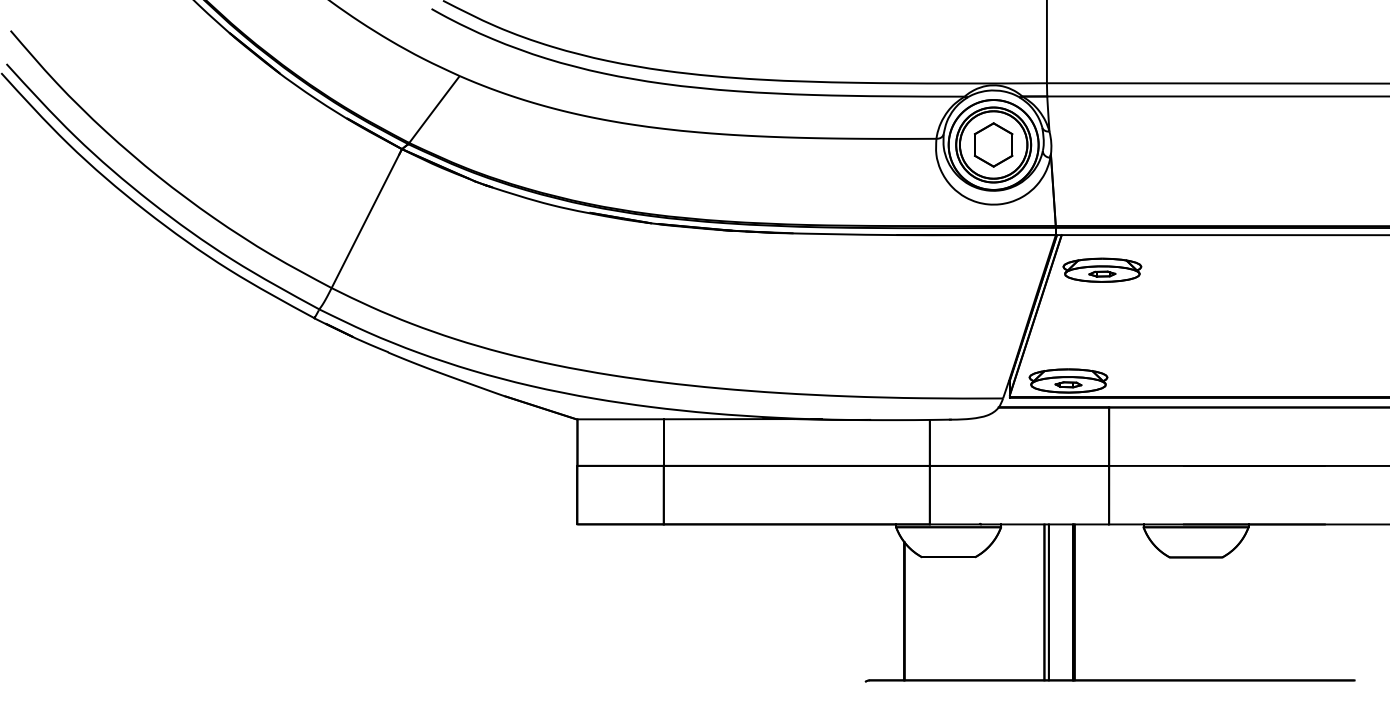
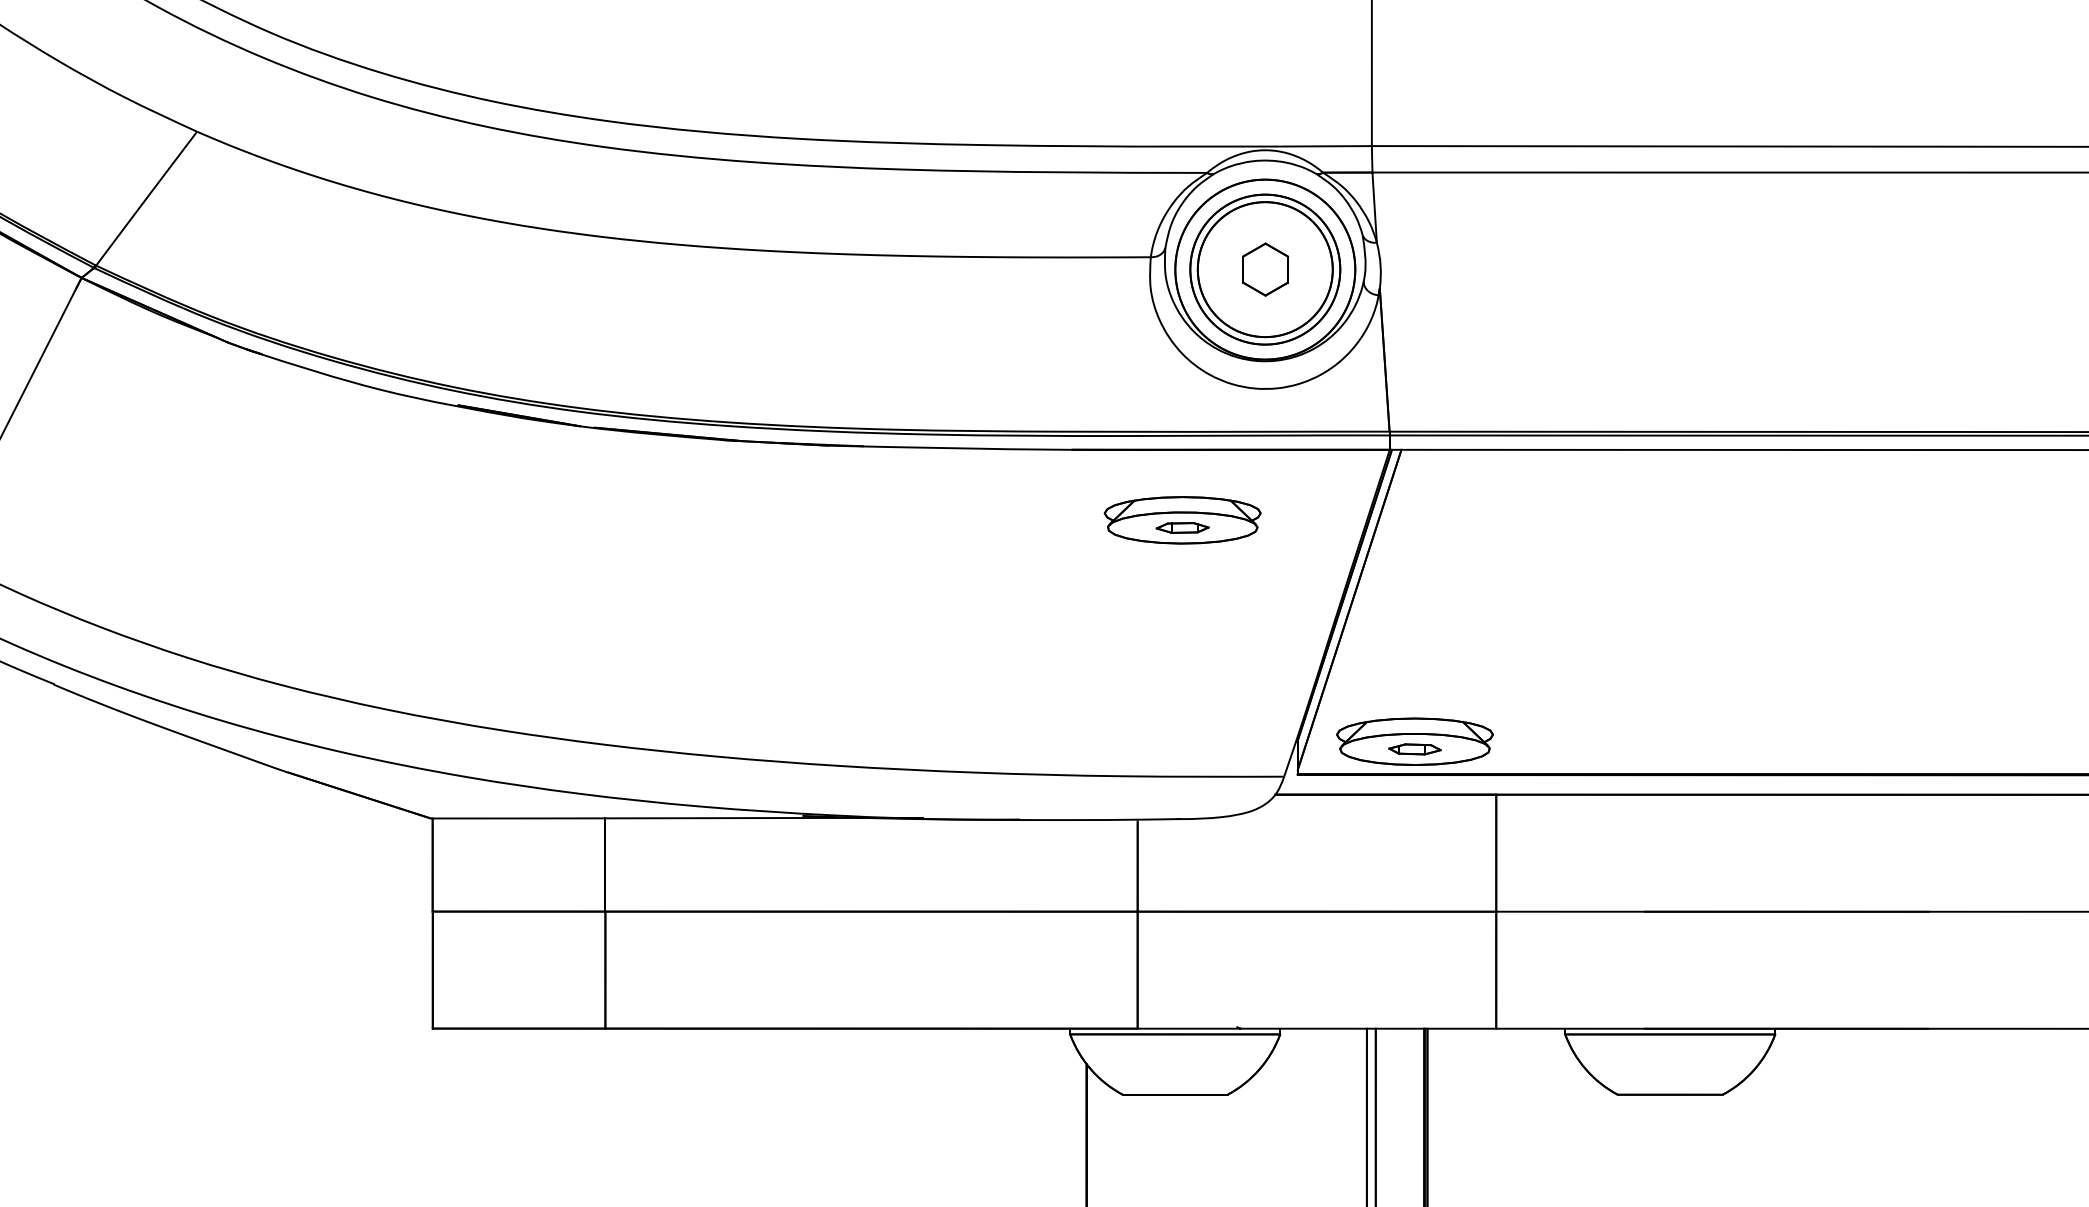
part: (993, 144) -> (1264, 268), size x0.6
part: (1102, 269) -> (1182, 518), moved

